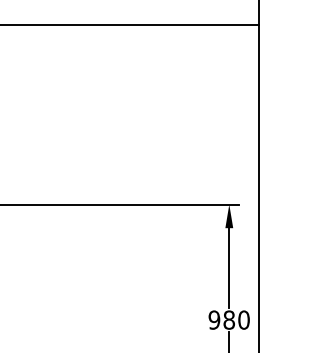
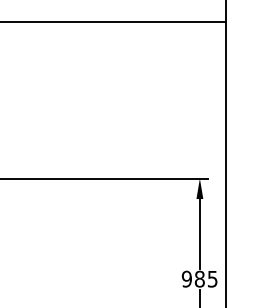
text: (243, 319) -> (212, 278), 980 -> 985

